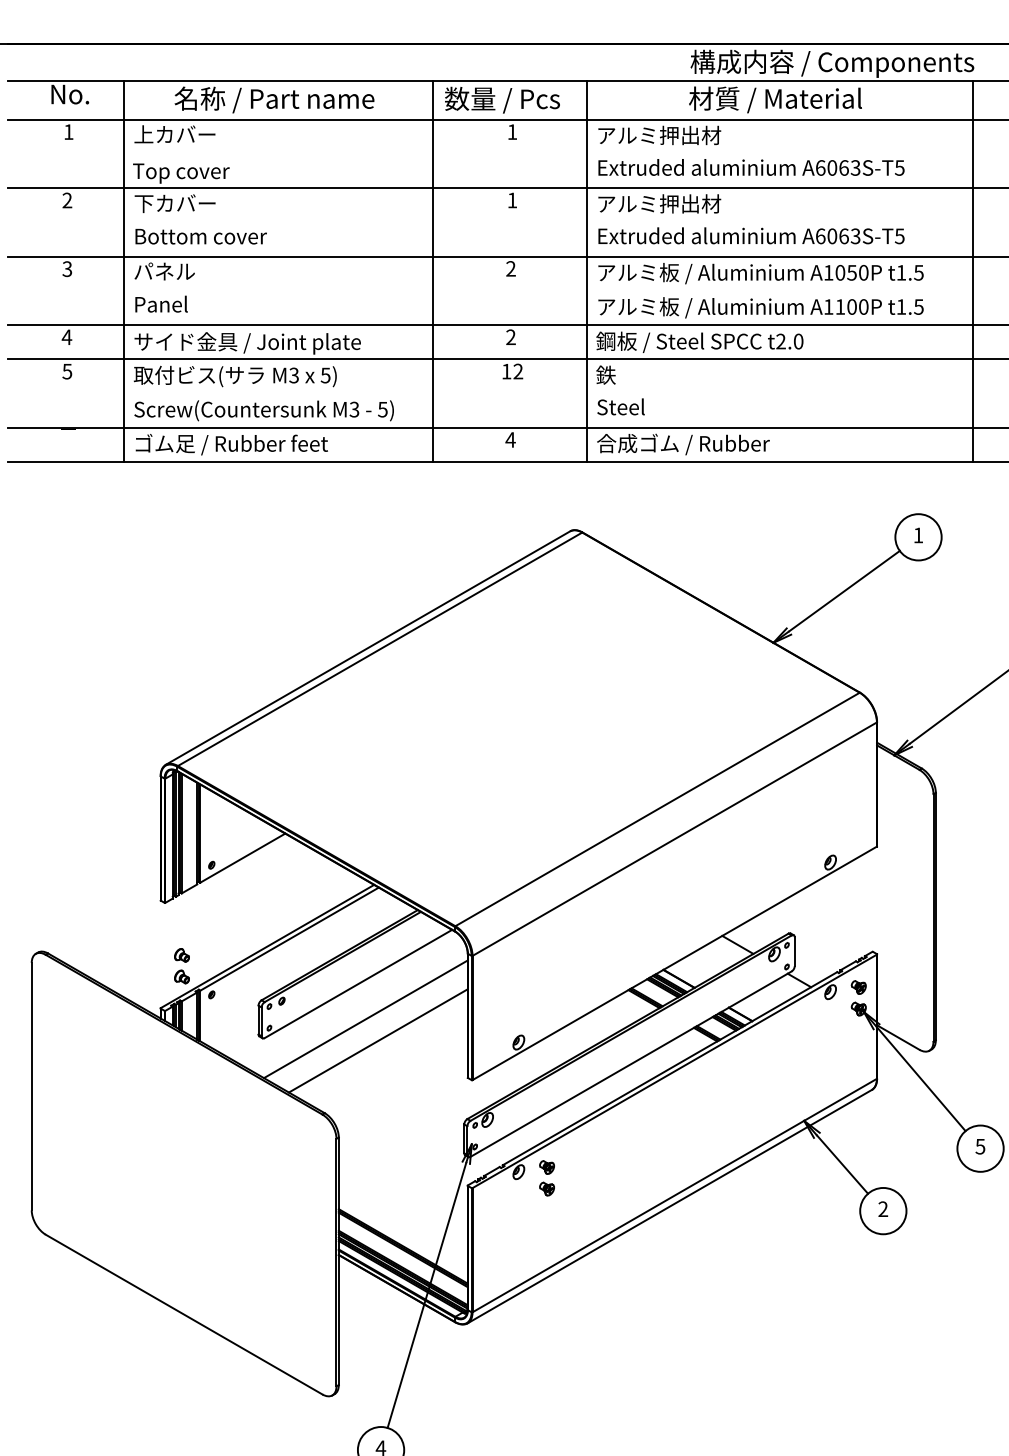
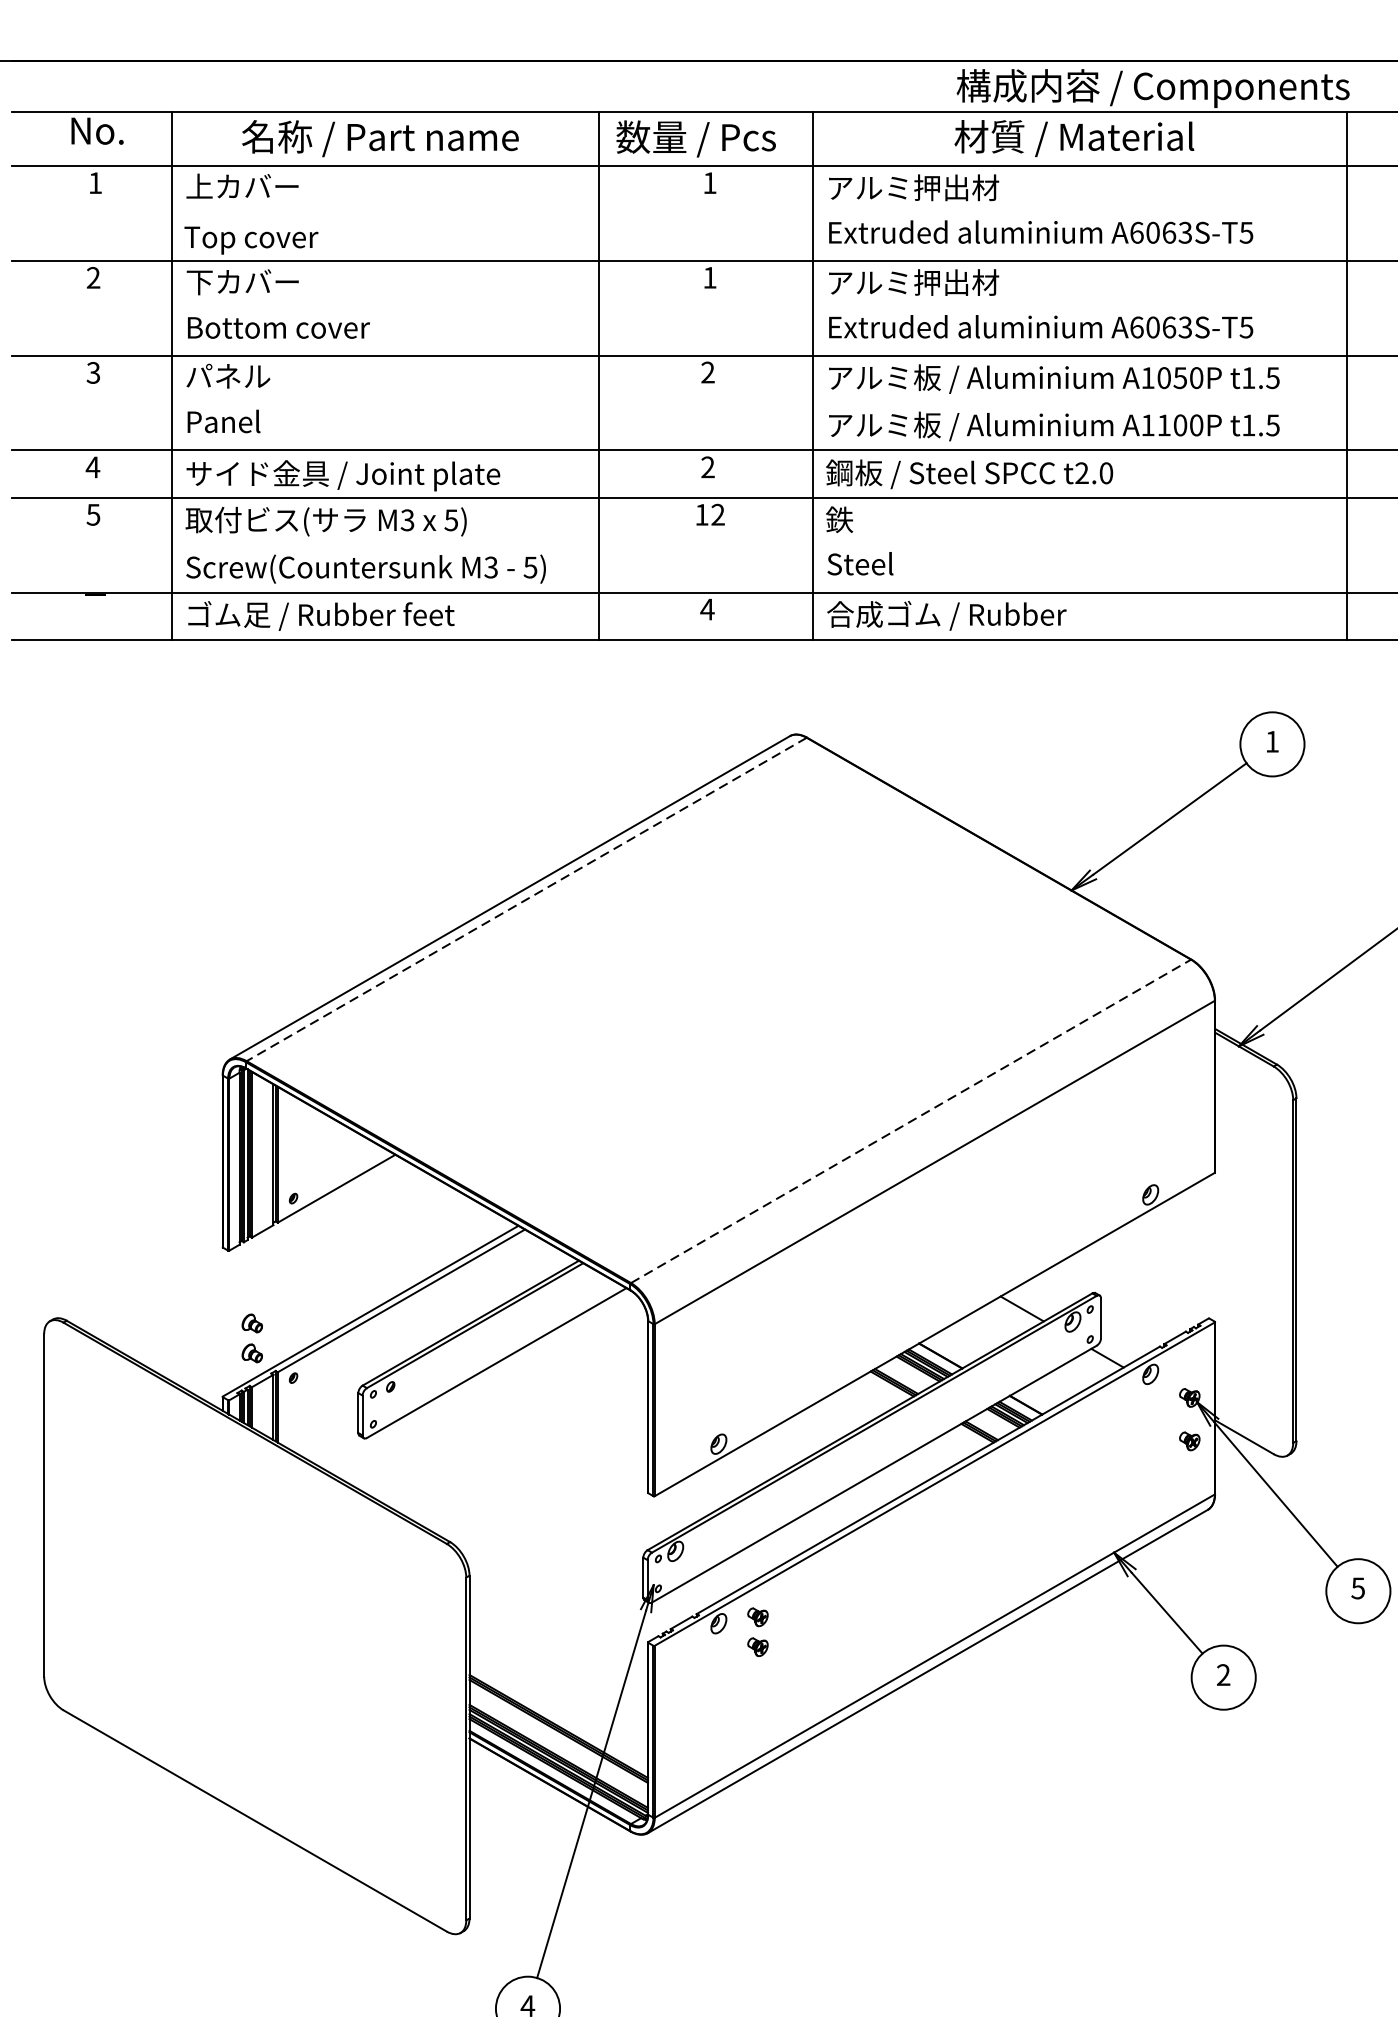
line: (379, 649) -> (525, 899), solid -> dashed
line: (658, 809) -> (912, 1121), solid -> dashed
part: (858, 987) -> (1189, 1441), moved
line: (365, 1019) -> (506, 1412), removed
line: (377, 1040) -> (523, 1441), removed

